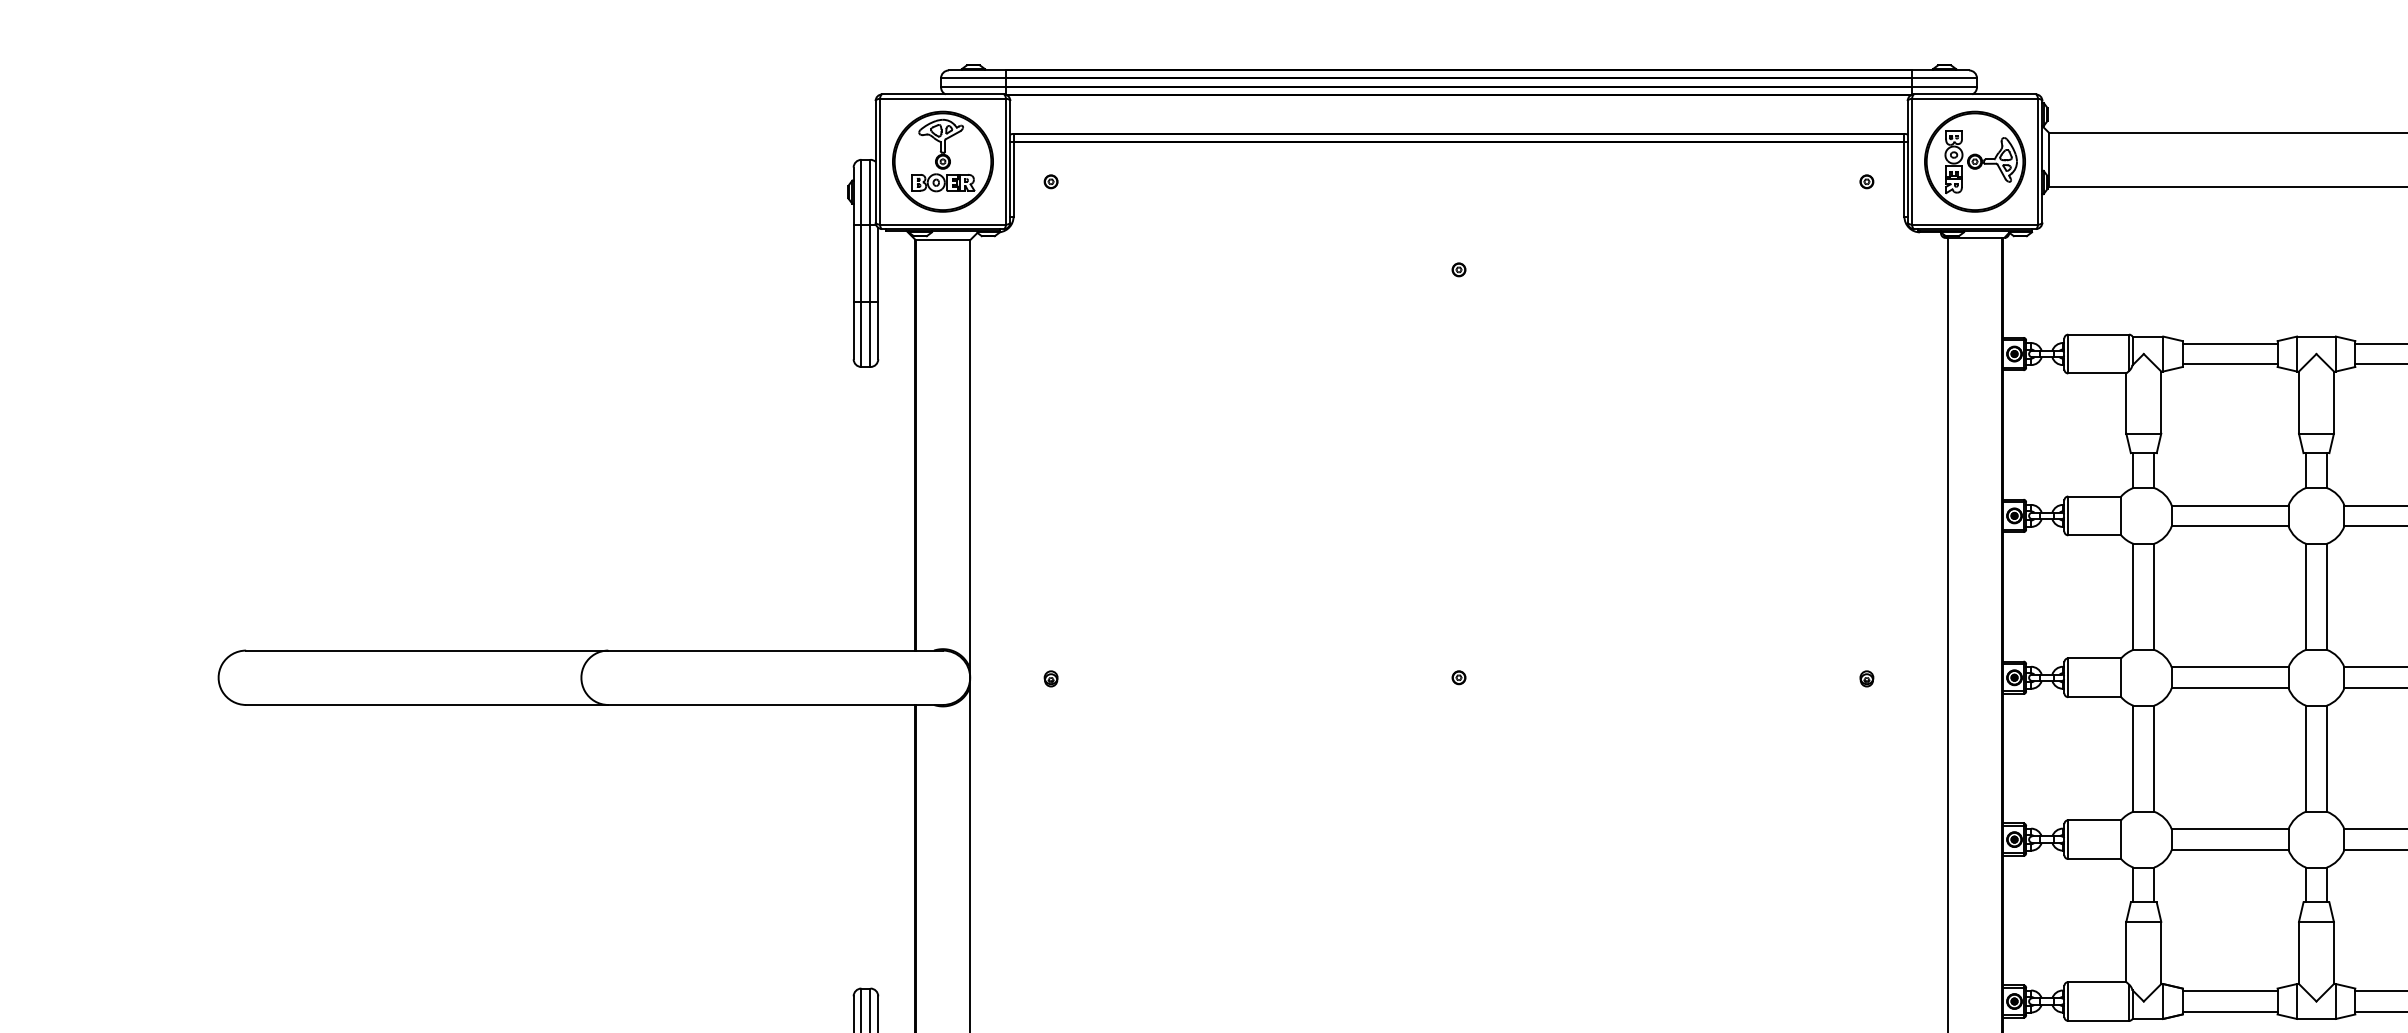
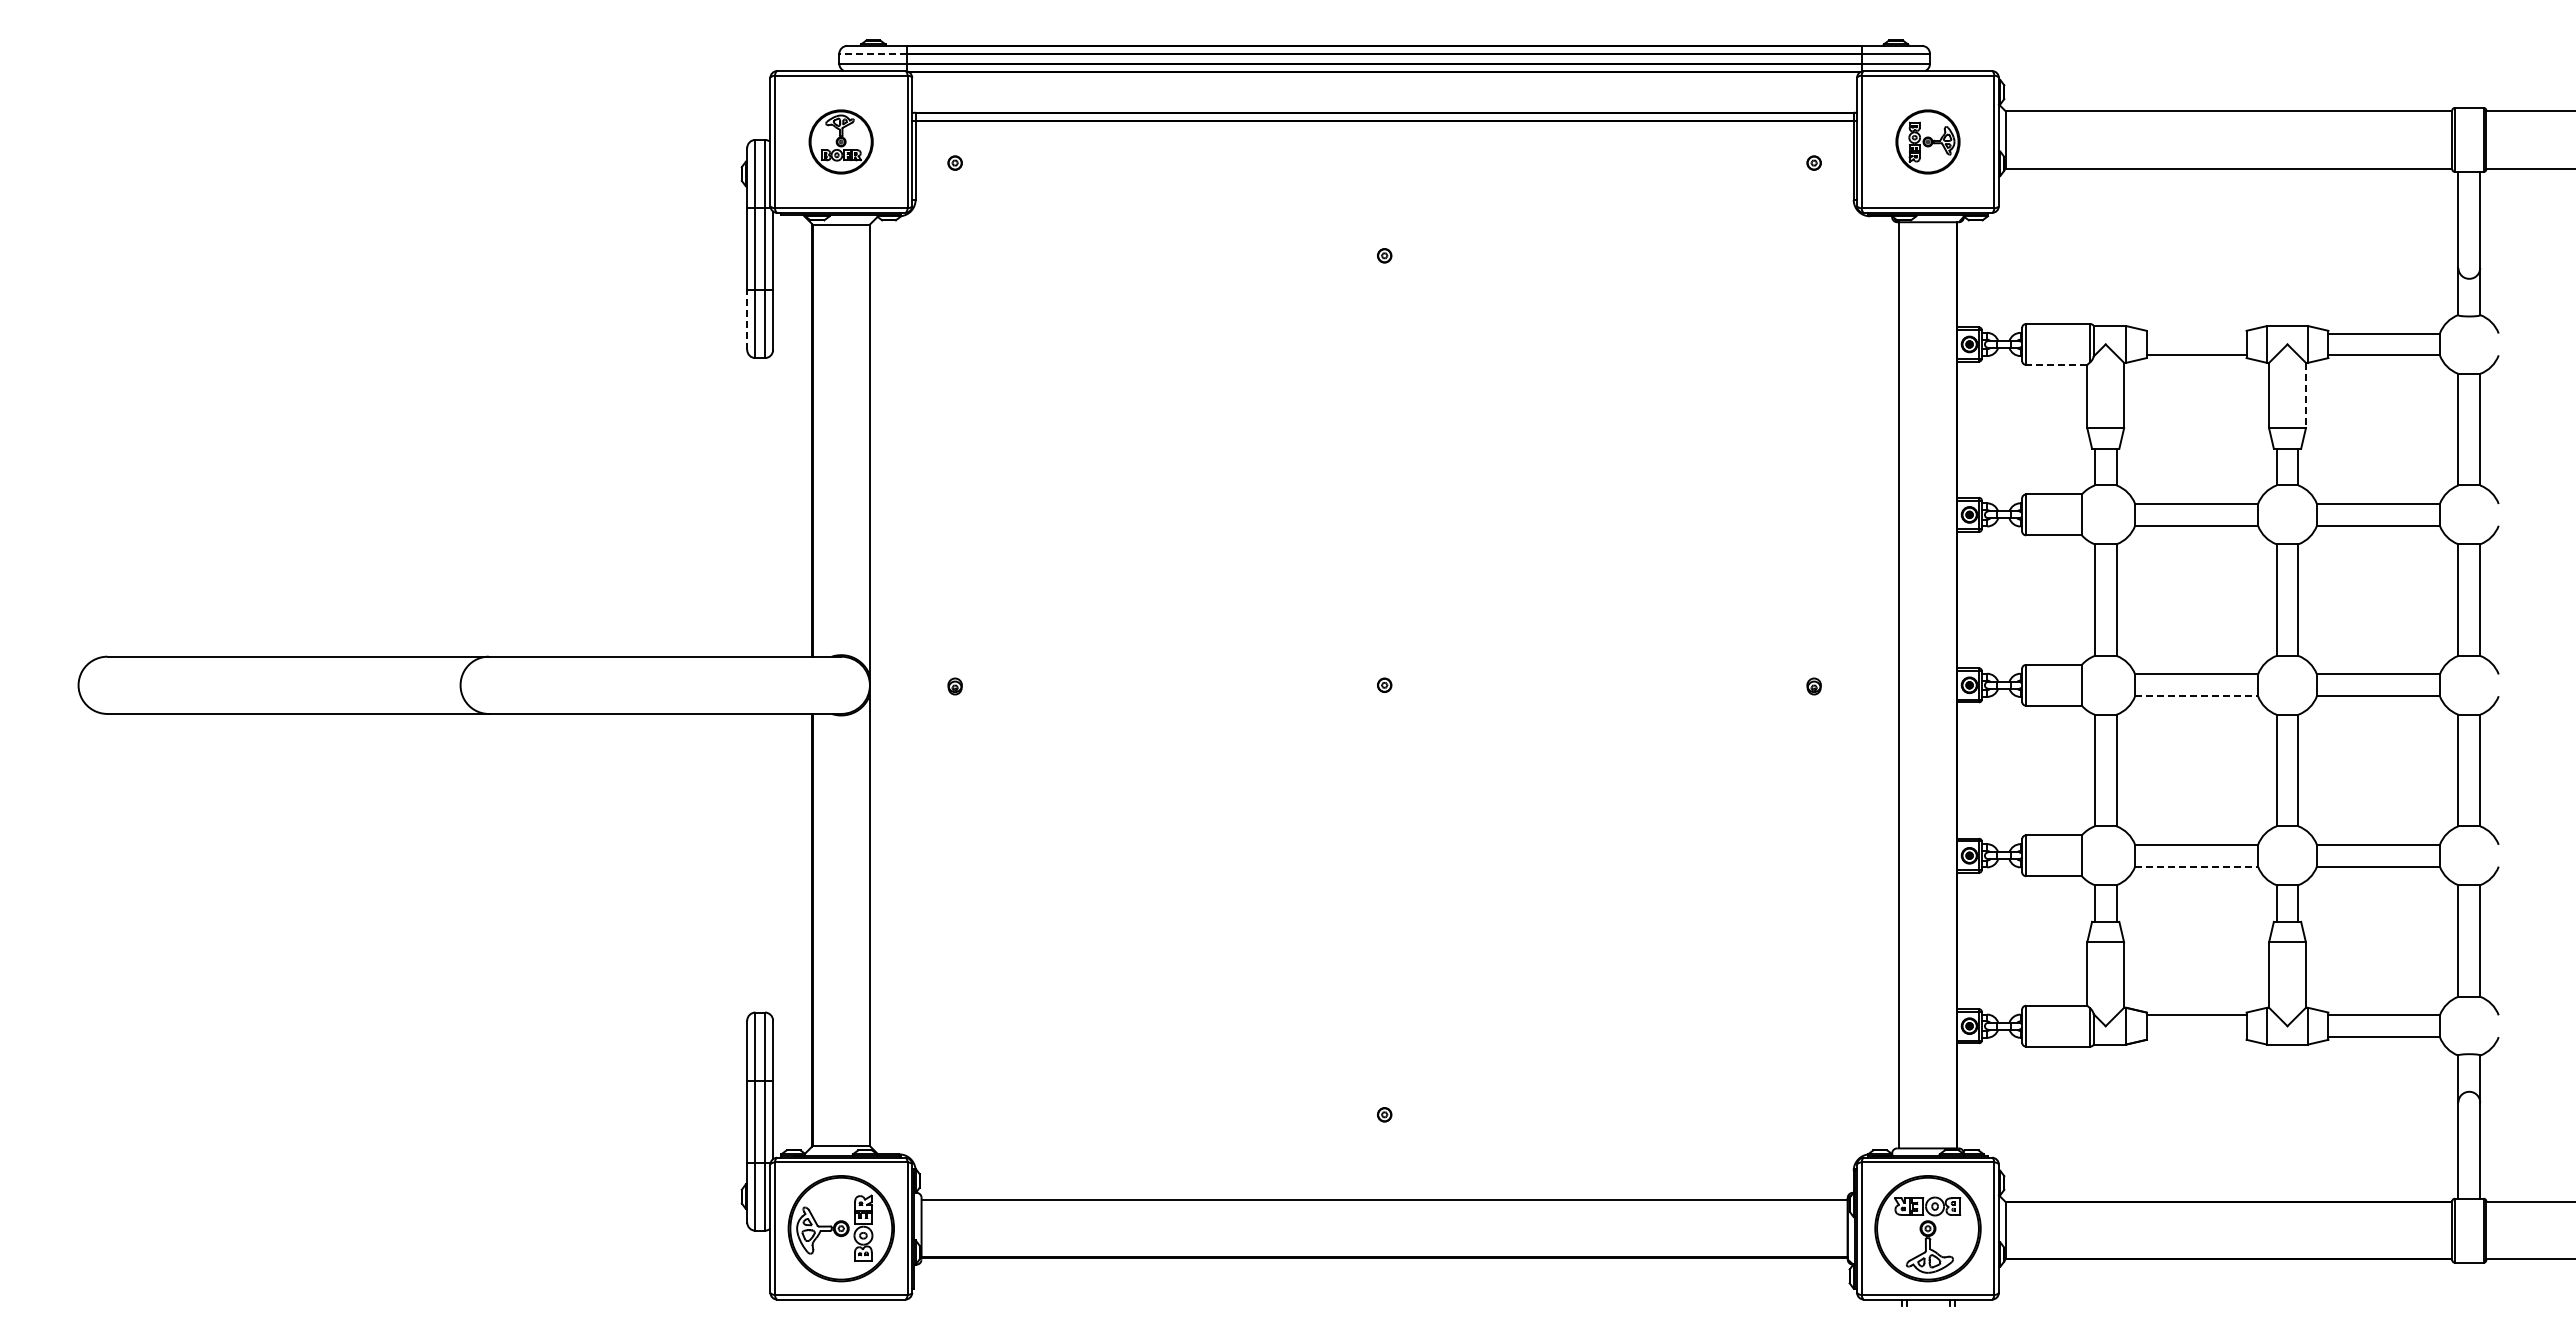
line: (972, 78) -> (872, 54), solid -> dashed
part: (942, 161) -> (840, 141), size x0.6
part: (1974, 161) -> (1927, 141), size x0.6
line: (853, 330) -> (747, 319), solid -> dashed
line: (2230, 343) -> (2196, 333), removed
line: (2097, 373) -> (2056, 364), solid -> dashed
line: (2333, 402) -> (2305, 395), solid -> dashed
line: (2230, 688) -> (2196, 696), solid -> dashed
line: (2230, 849) -> (2196, 866), solid -> dashed
line: (2230, 1012) -> (2196, 1037), removed

